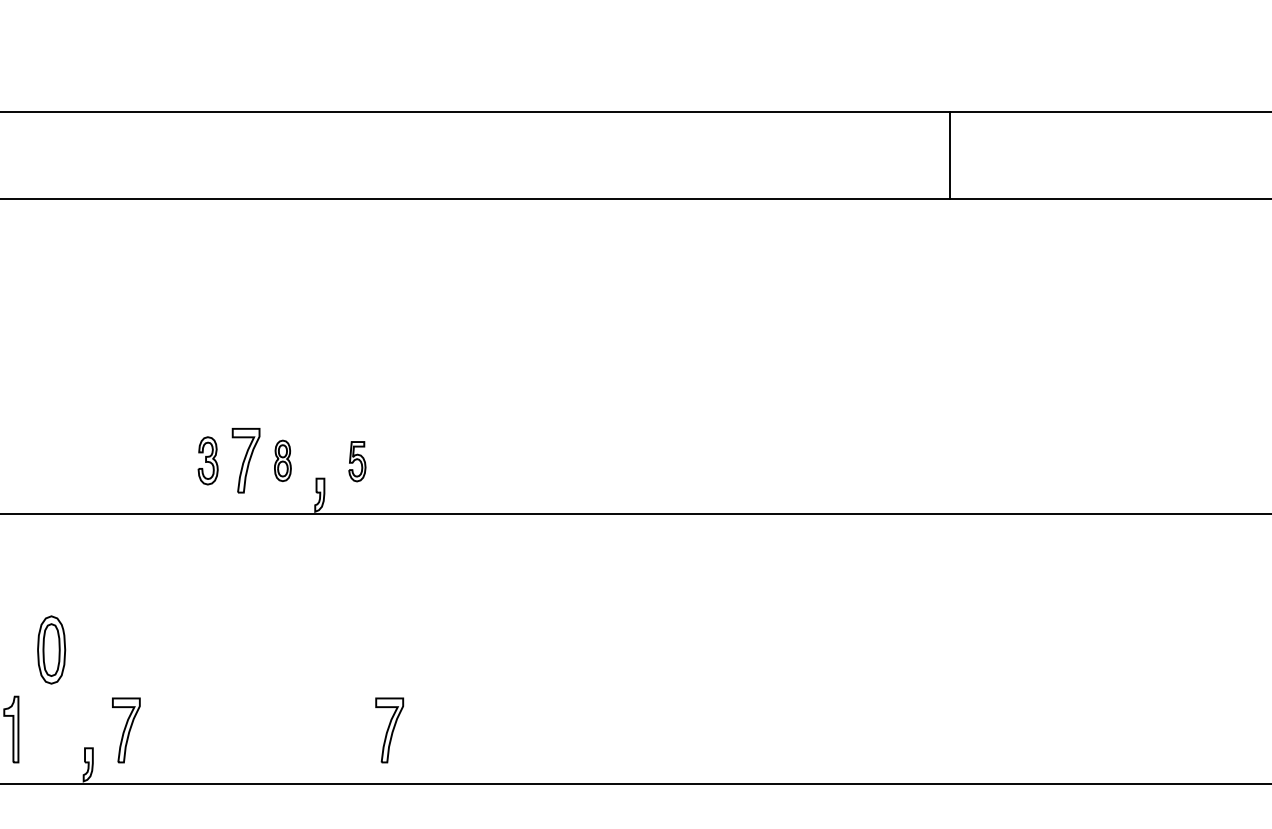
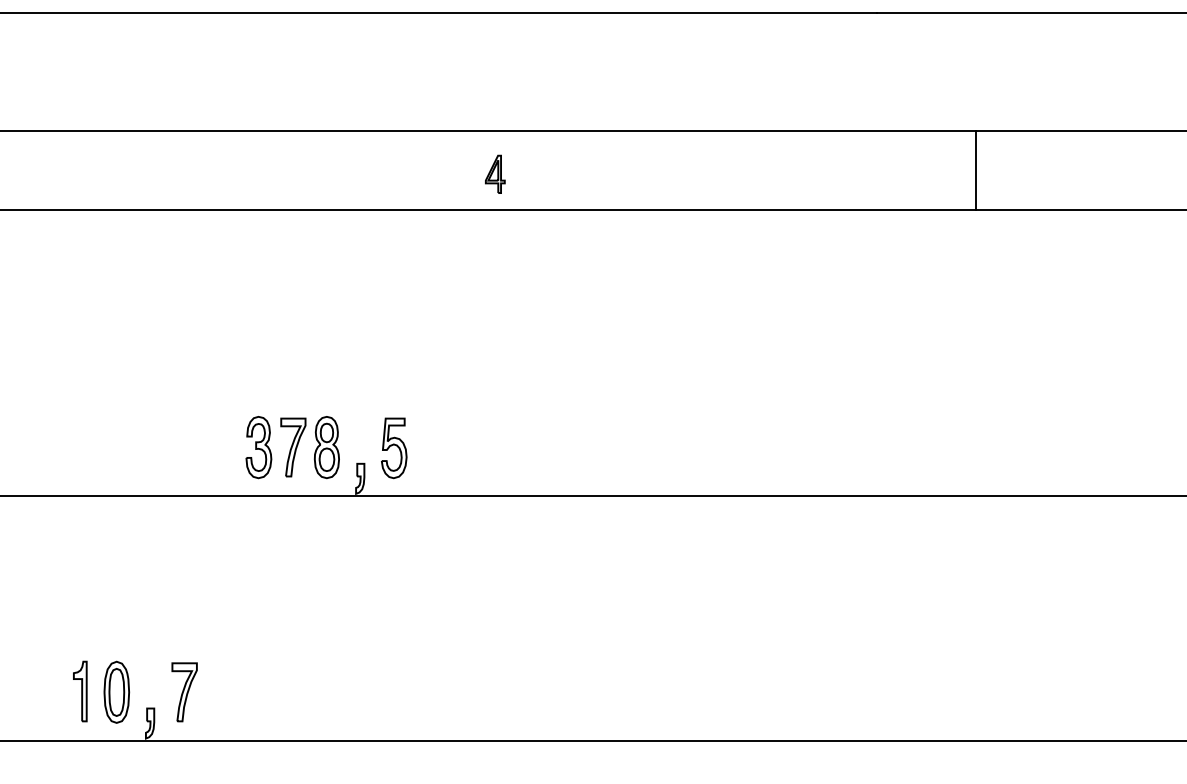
line: (950, 155) -> (976, 170), moved
part: (468, 158) -> (495, 173), added
part: (207, 460) -> (258, 447), size x1.43
part: (282, 460) -> (326, 447), size x1.67
part: (357, 461) -> (394, 448), size x1.67
part: (51, 649) -> (116, 691), moved
part: (389, 730) -> (423, 692), removed

